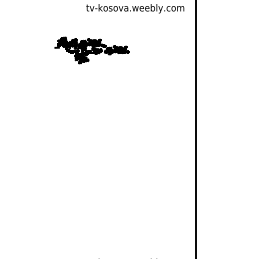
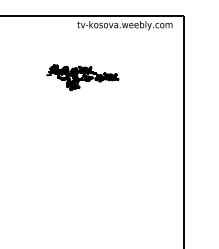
part: (91, 50) -> (82, 77), moved

